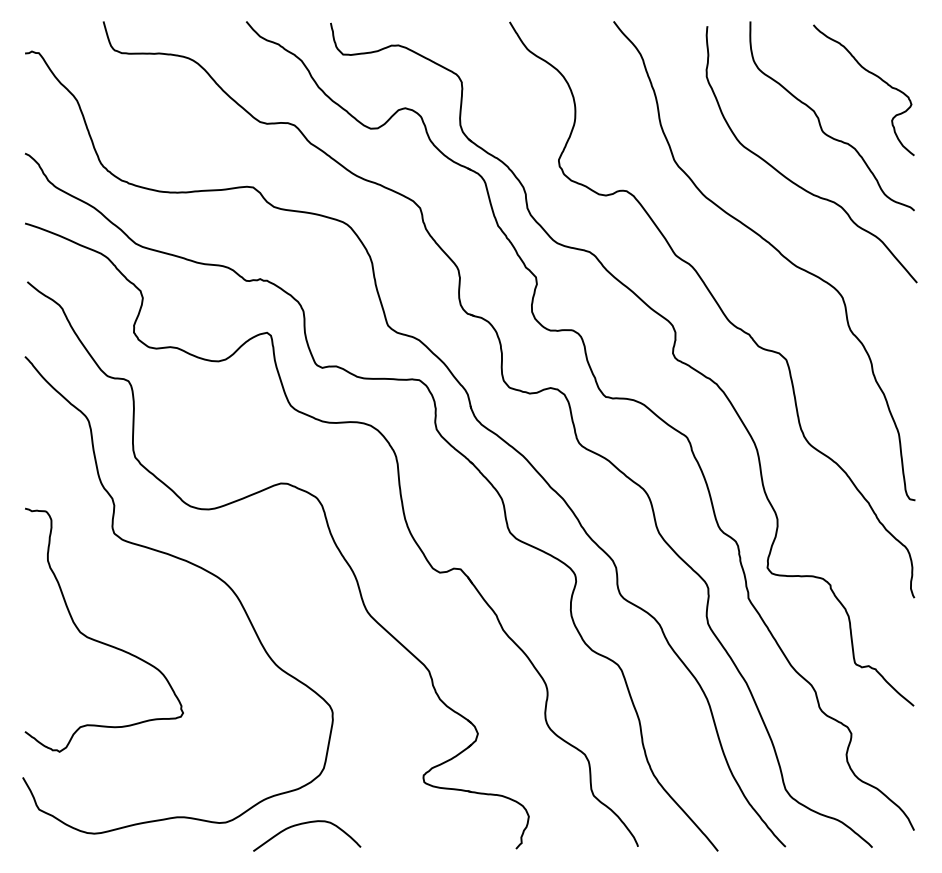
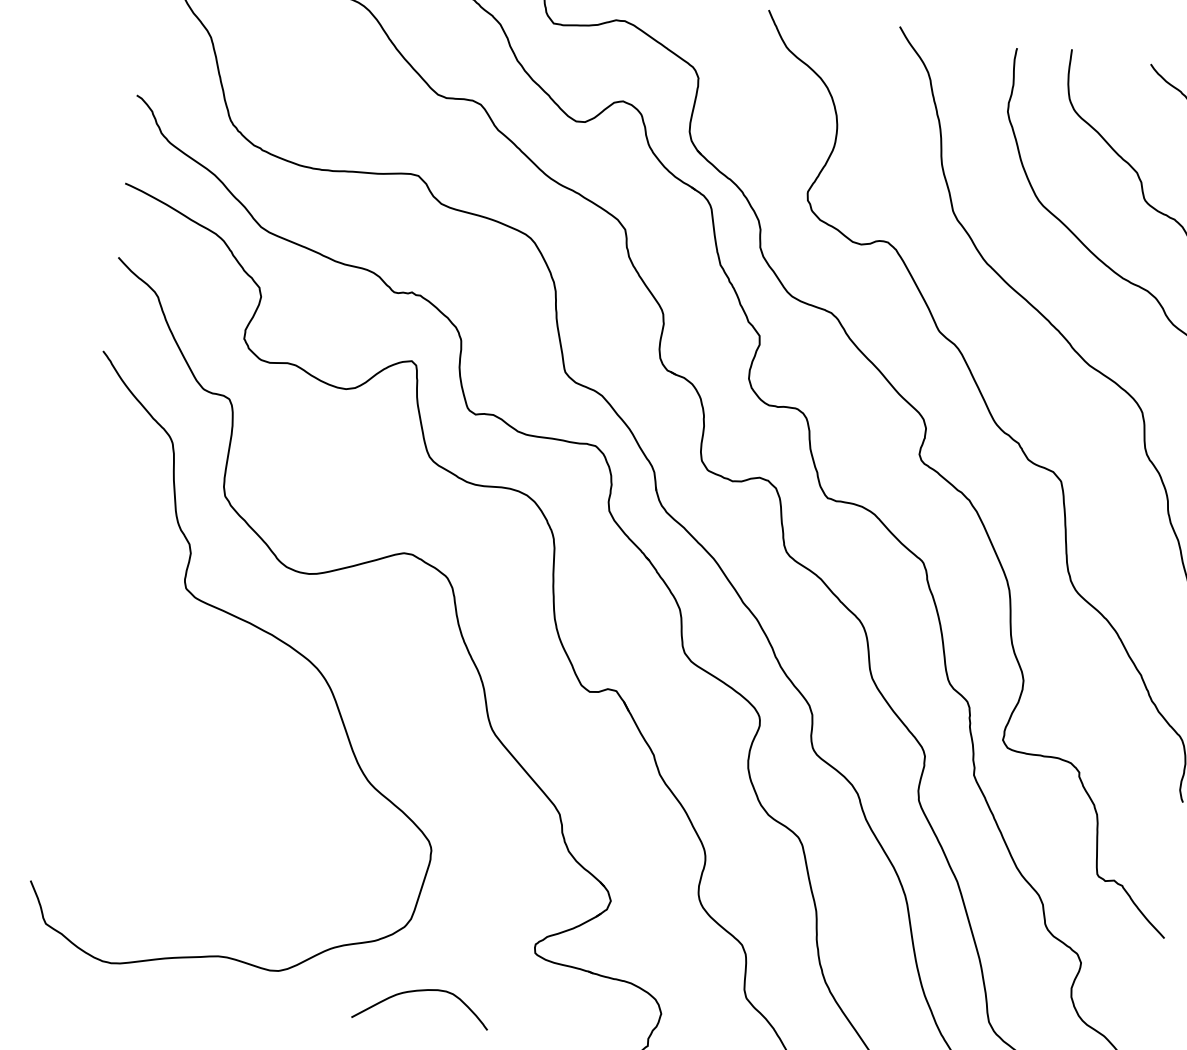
curve: (98, 640) -> (148, 720), removed
curve: (304, 824) -> (420, 992), moved

